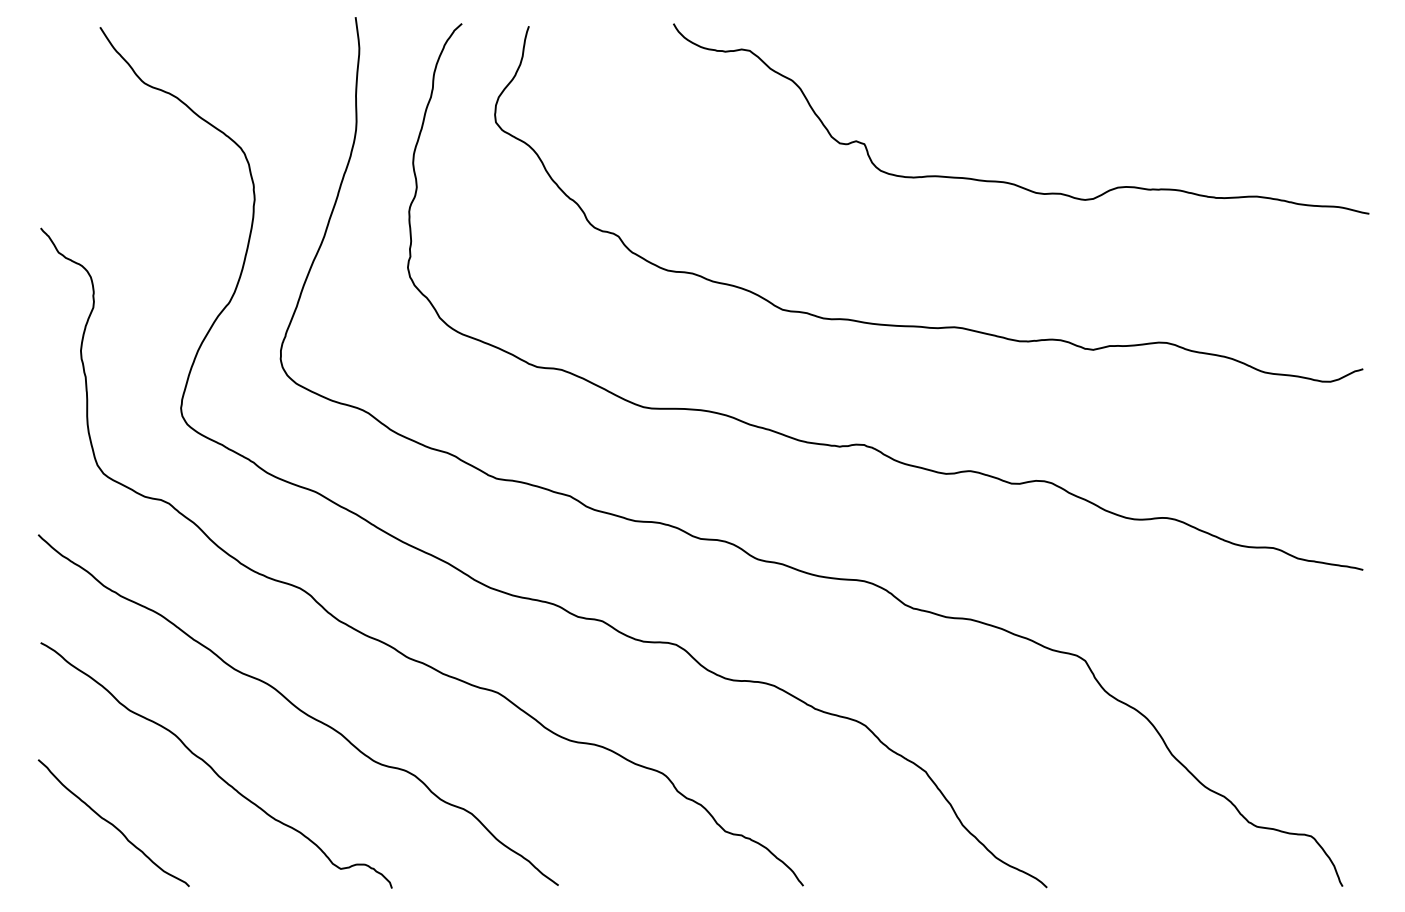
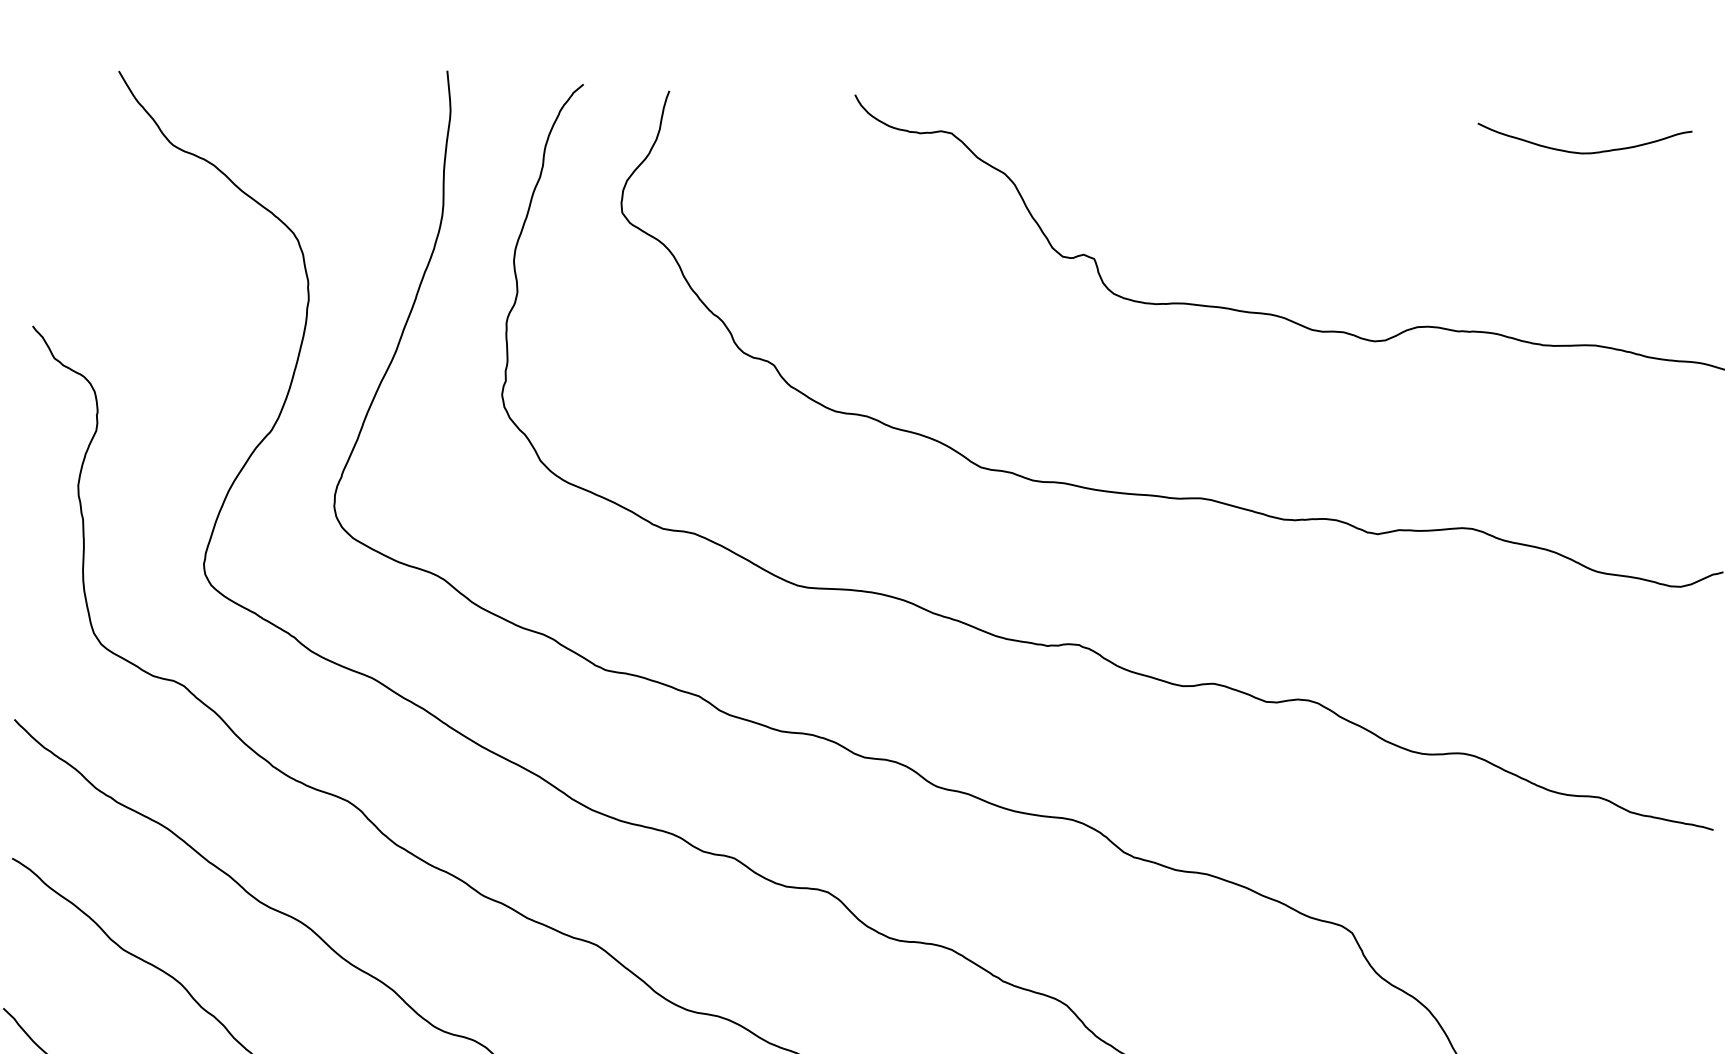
curve: (1241, 46) -> (1583, 152), added

